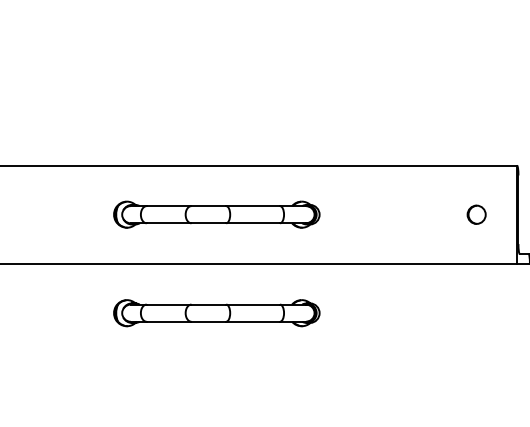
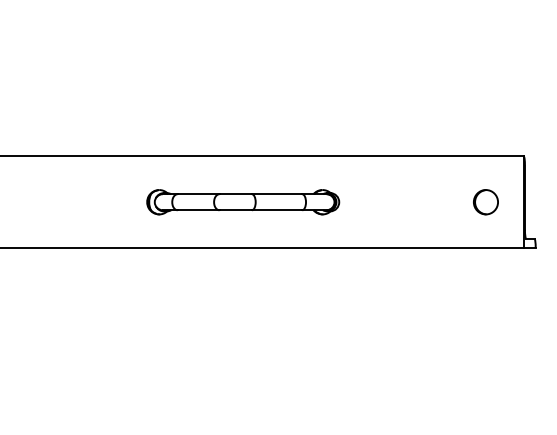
part: (476, 214) -> (485, 202), size x1.43
part: (217, 313) -> (243, 294), removed

